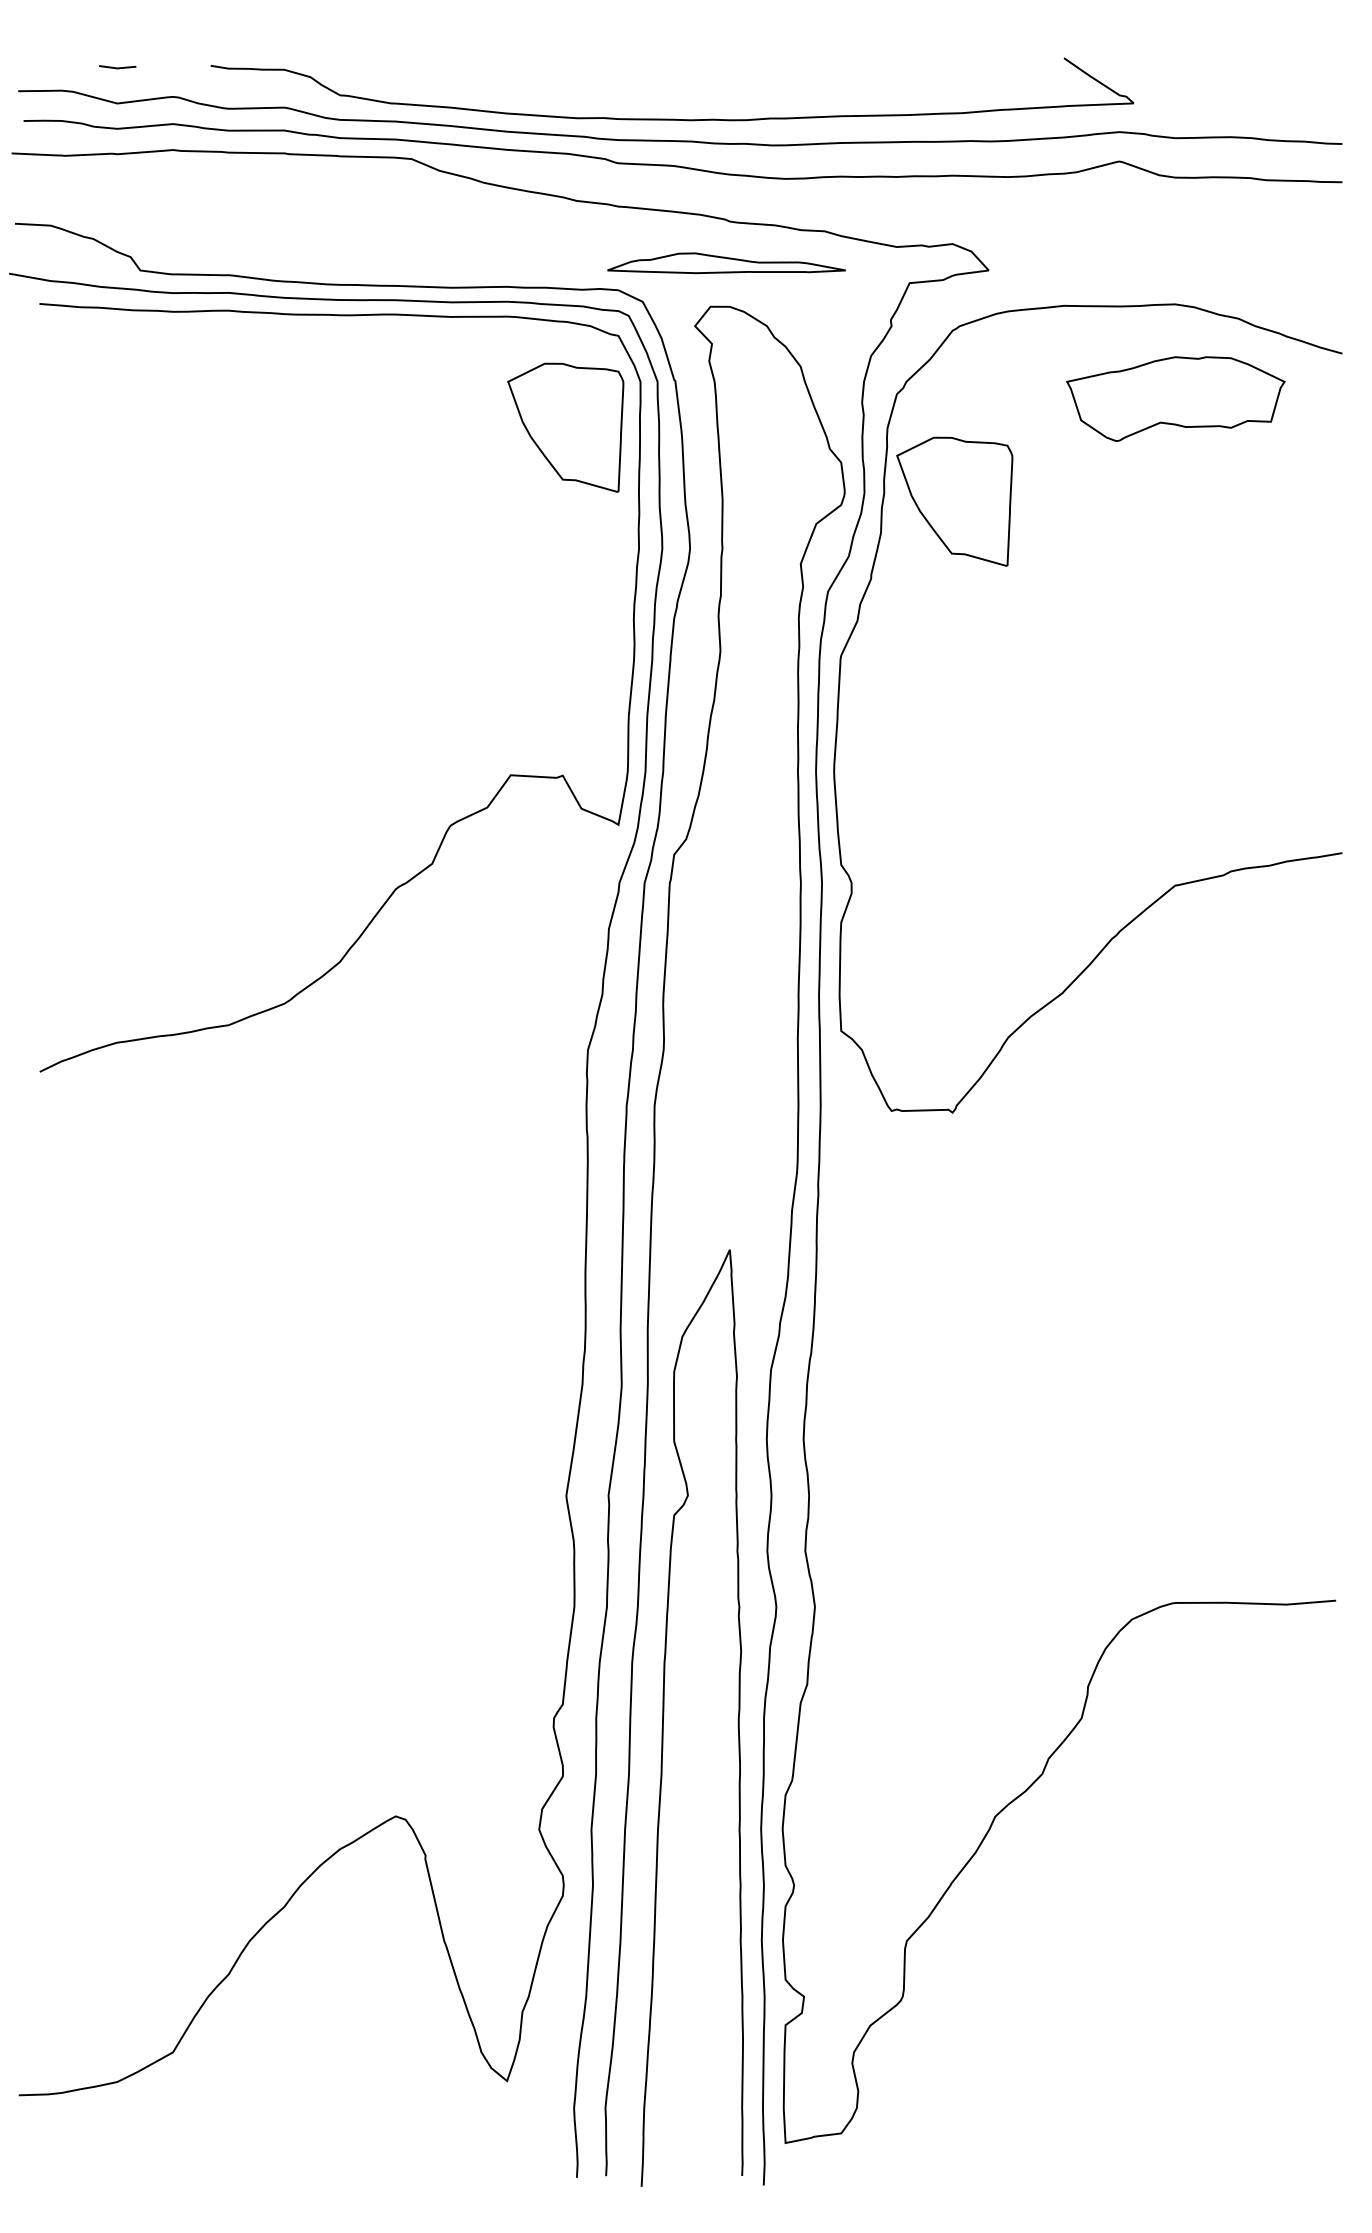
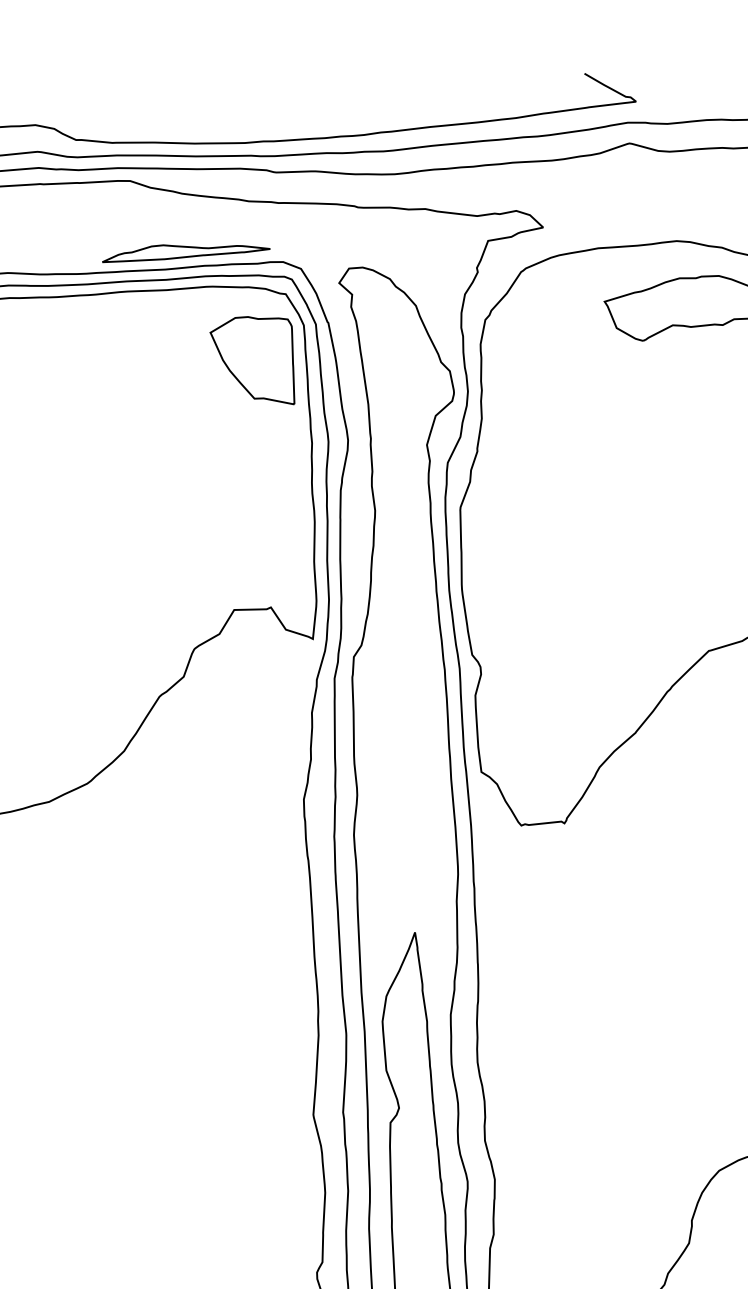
part: (726, 263) -> (185, 250), moved
part: (954, 501) -> (531, 392), removed

